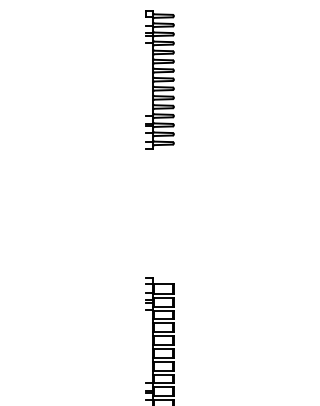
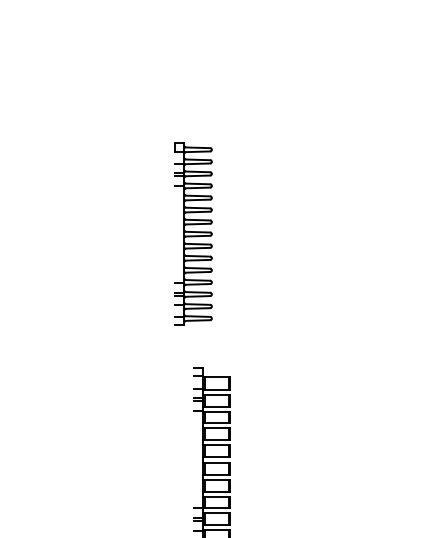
part: (159, 79) -> (192, 233), moved

